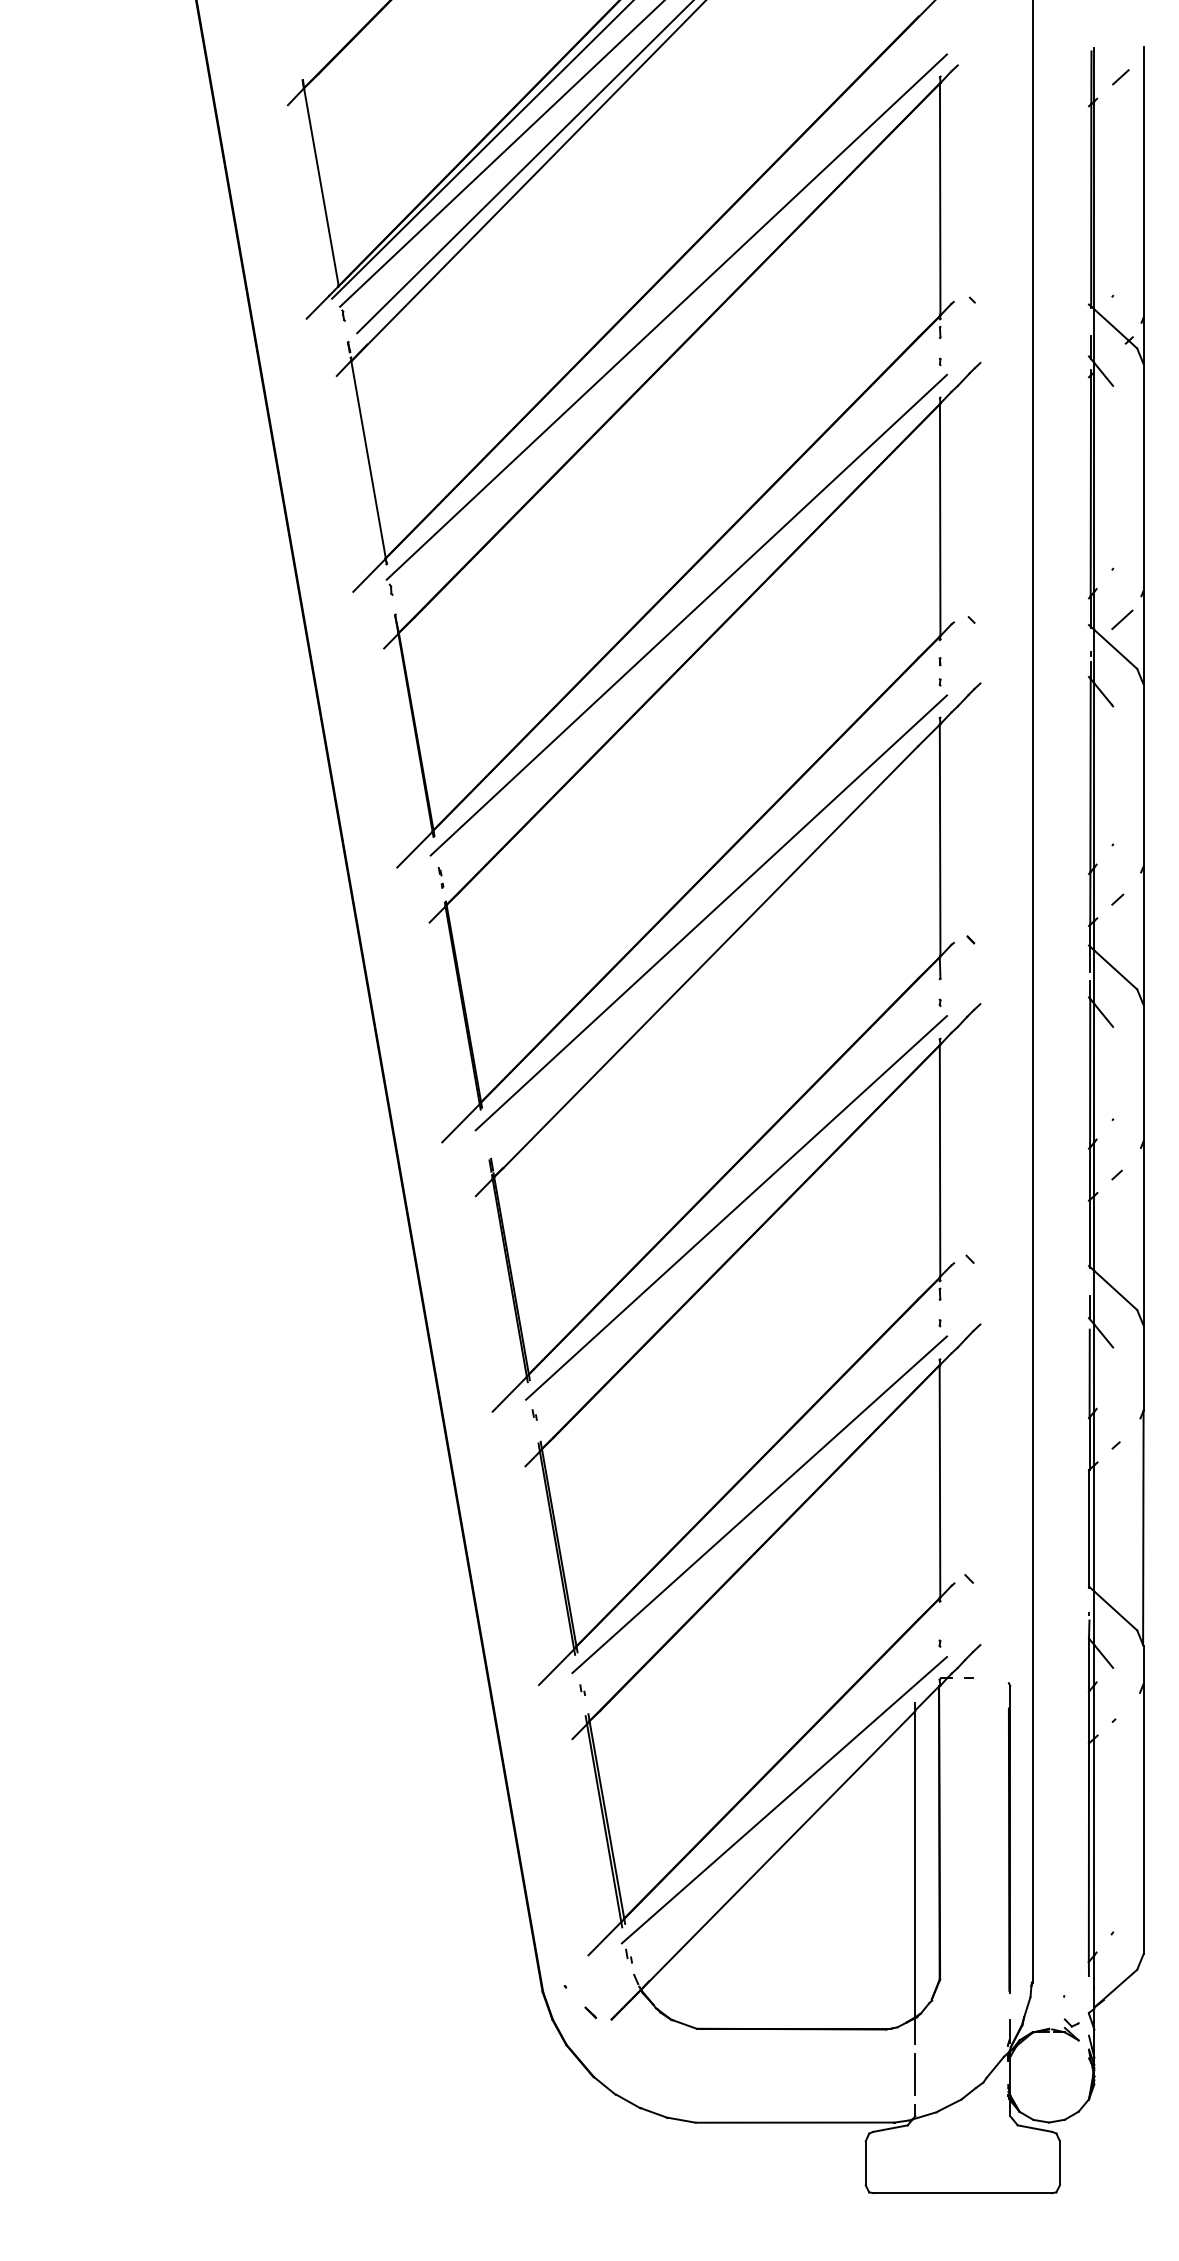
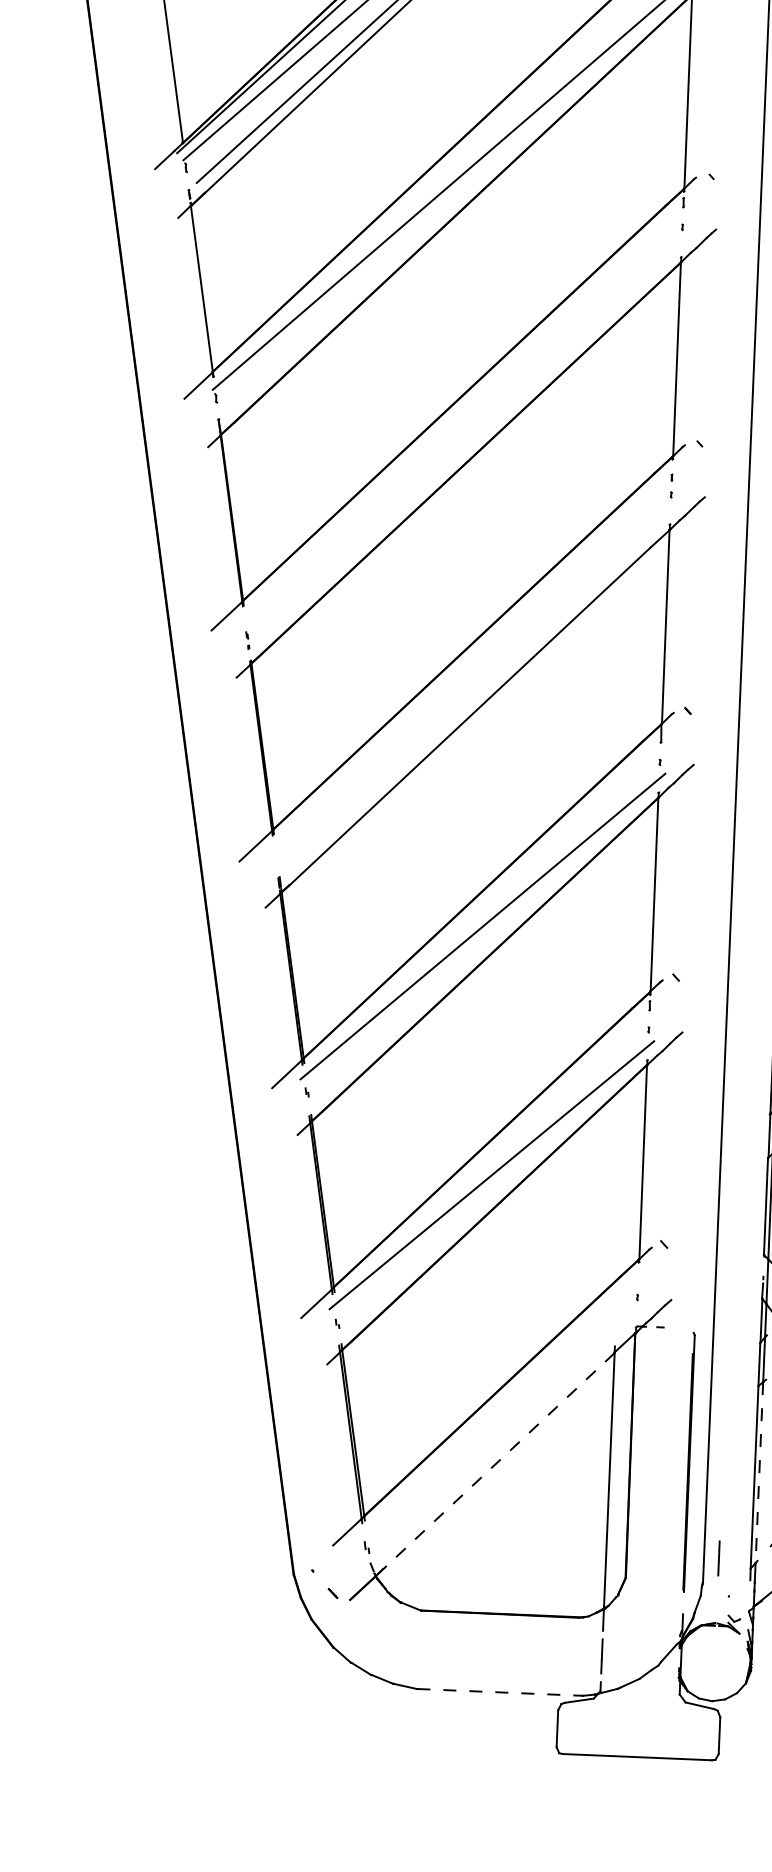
line: (688, 614) -> (463, 429), removed
line: (710, 912) -> (471, 679), removed
line: (783, 1800) -> (501, 1423), removed
line: (1094, 1847) -> (759, 1473), solid -> dashed
line: (778, 1850) -> (495, 1464), solid -> dashed
line: (1049, 1951) -> (718, 1558), added
line: (795, 2122) -> (500, 1692), solid -> dashed

